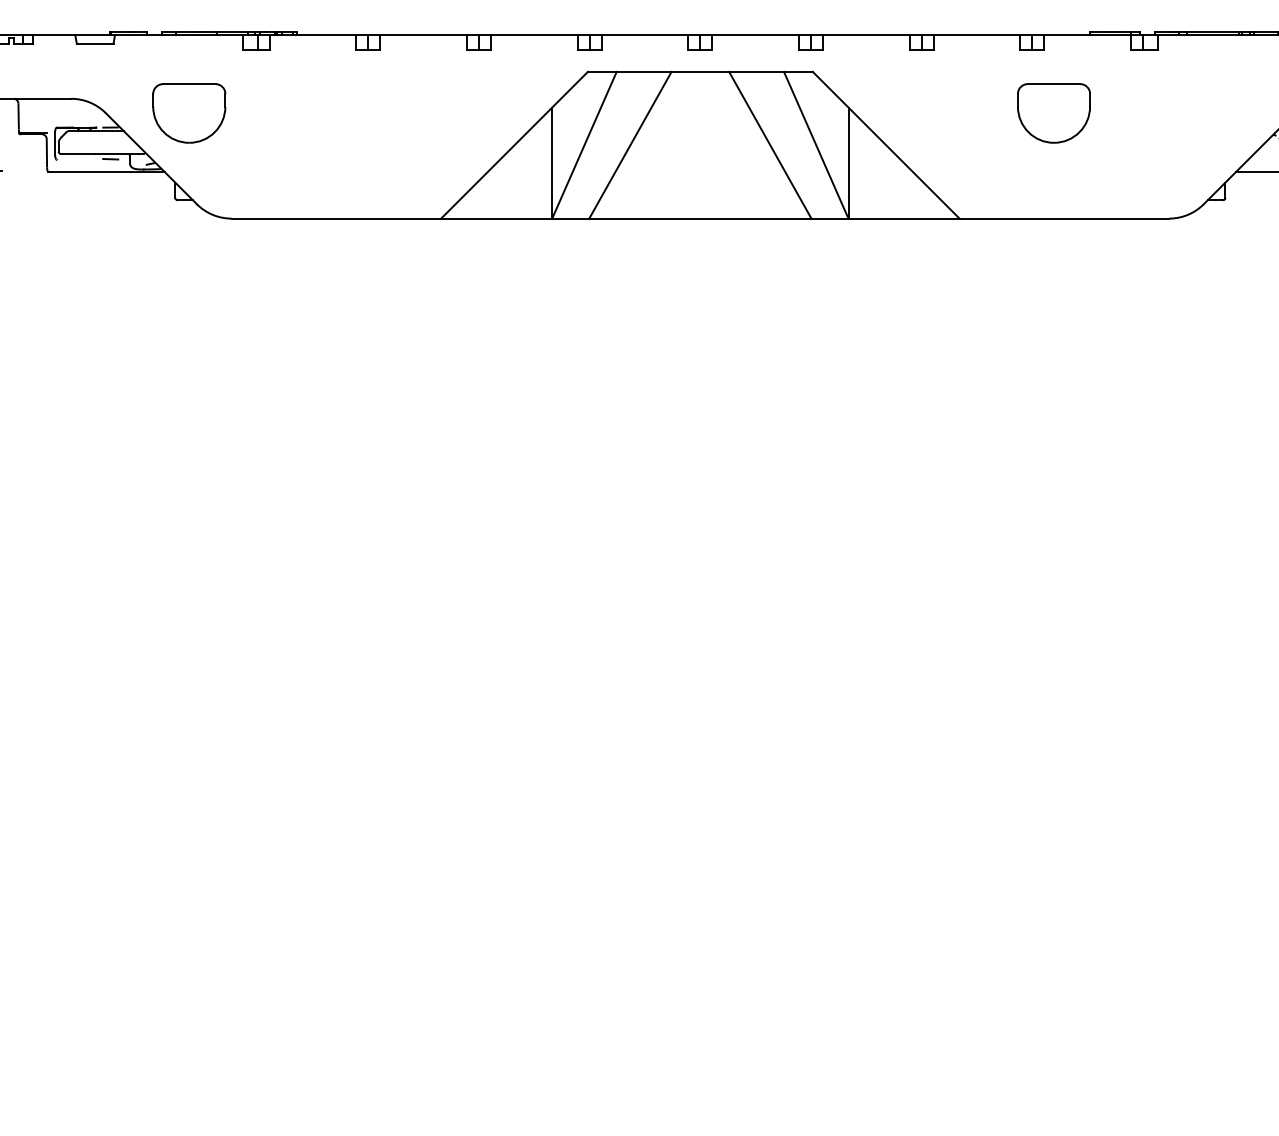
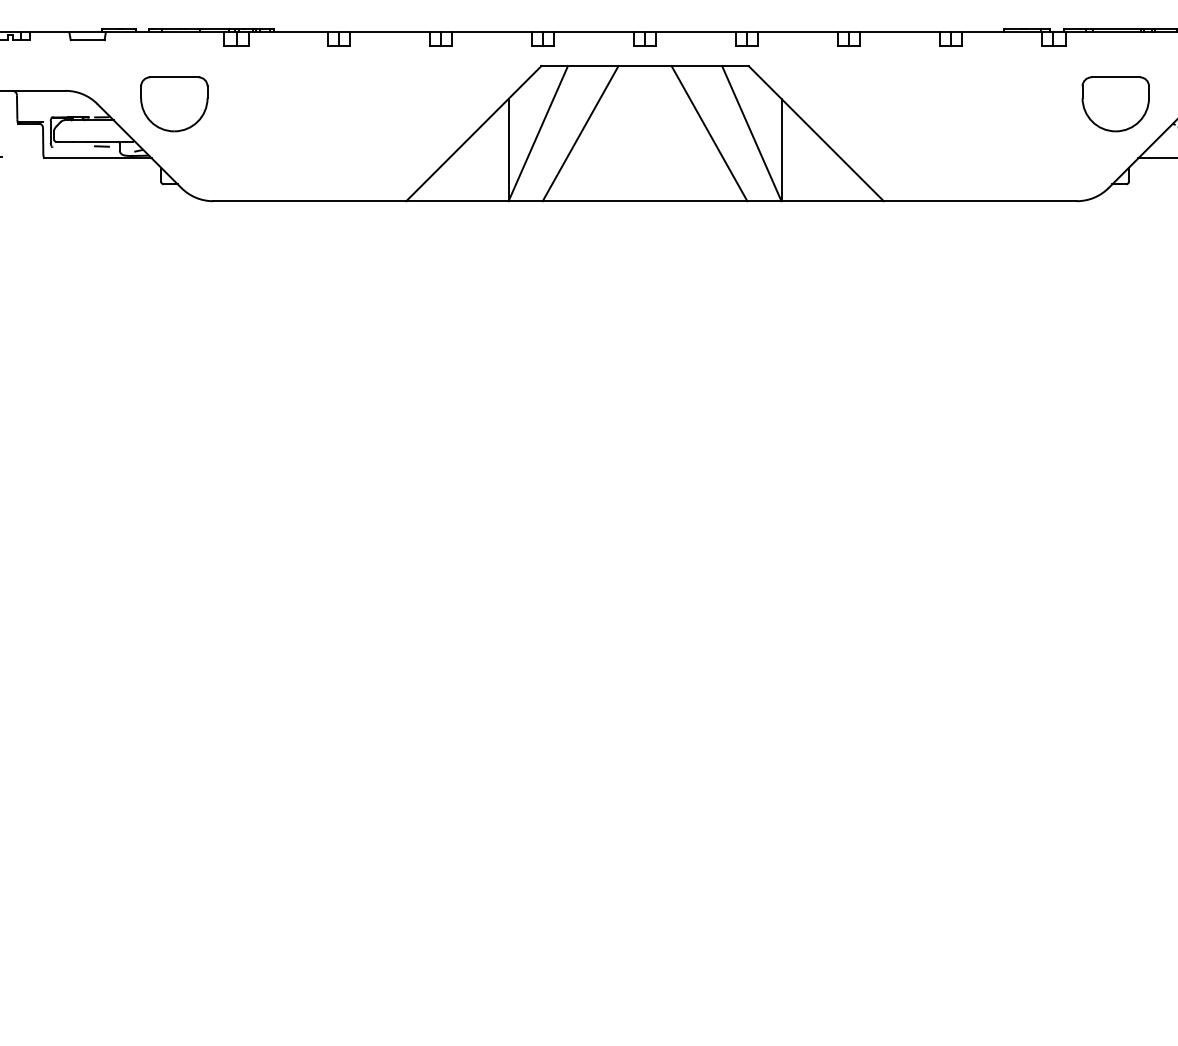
part: (1053, 113) -> (1115, 104), moved

